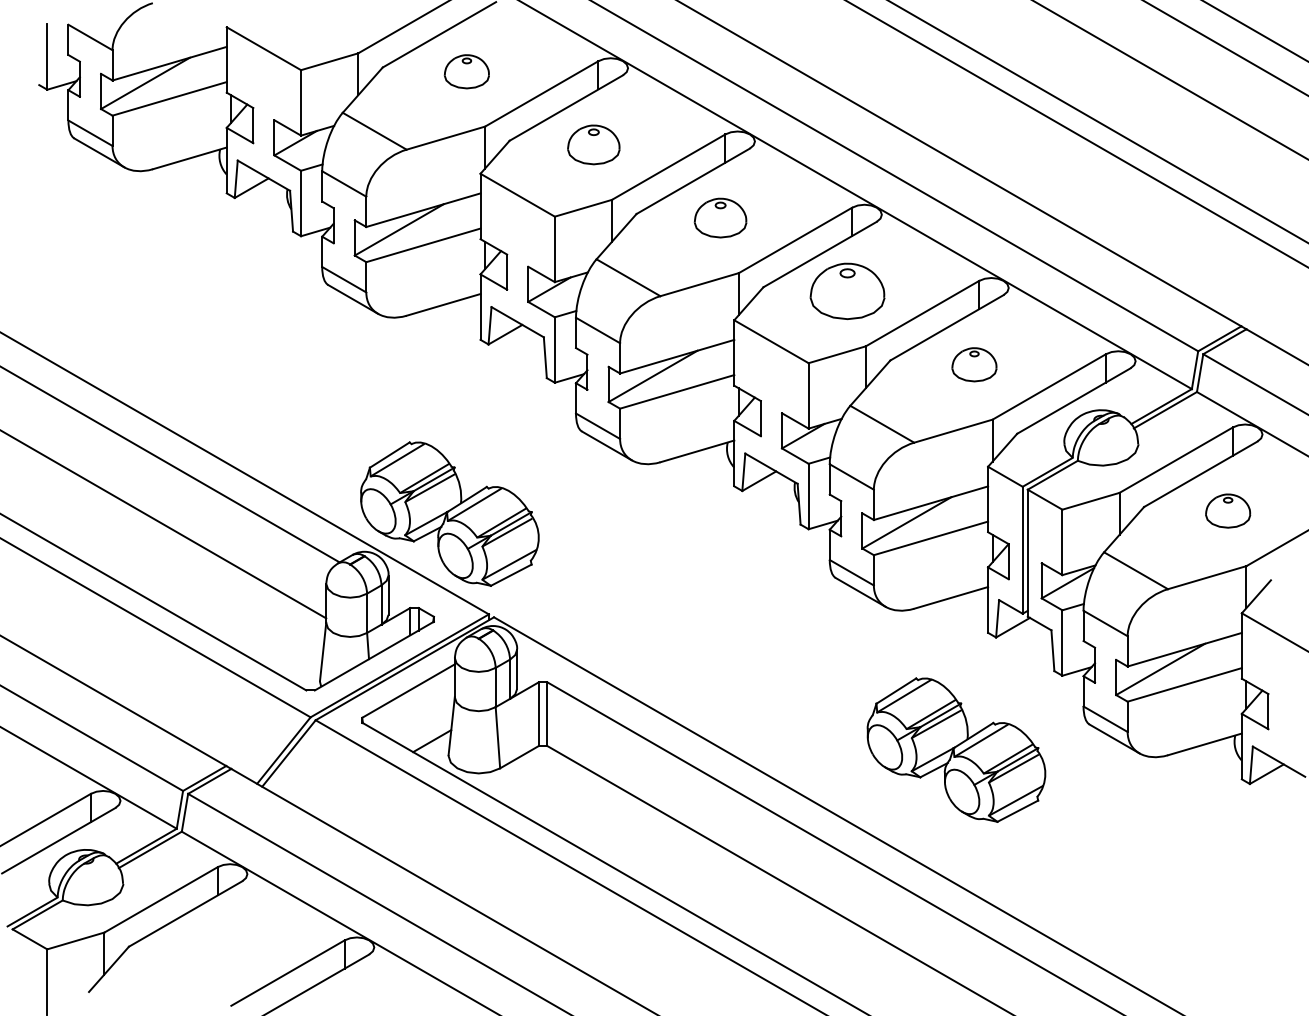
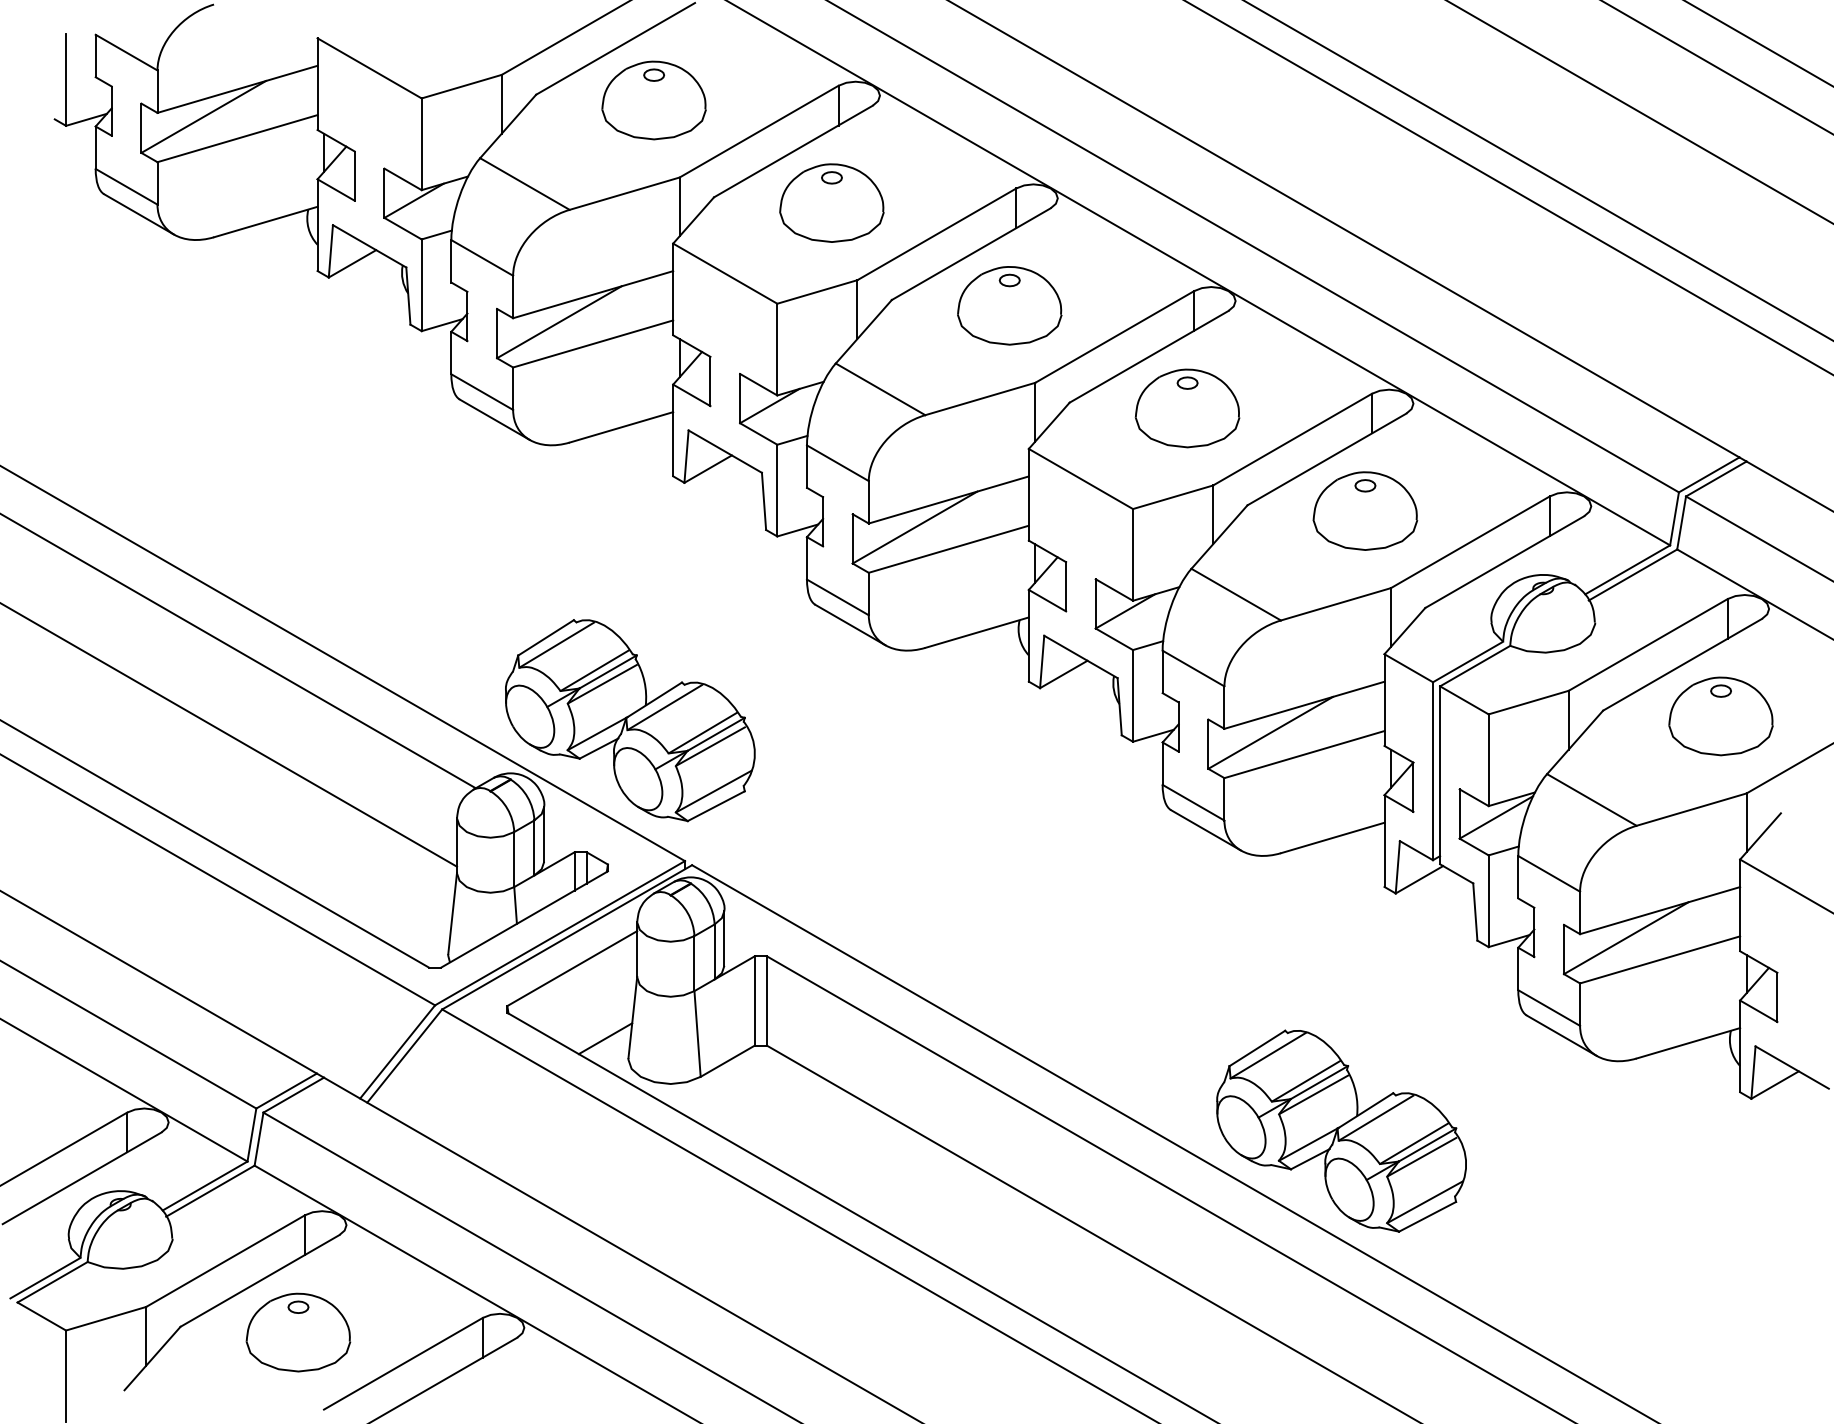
part: (466, 71) -> (653, 100), size x1.67
part: (593, 144) -> (831, 202), size x1.43
part: (720, 217) -> (1009, 304), size x1.43
part: (974, 364) -> (1365, 510), size x1.67
part: (1227, 510) -> (1720, 715), size x1.67
part: (956, 749) -> (1341, 1130), moved
part: (212, 950) -> (297, 1332), added

